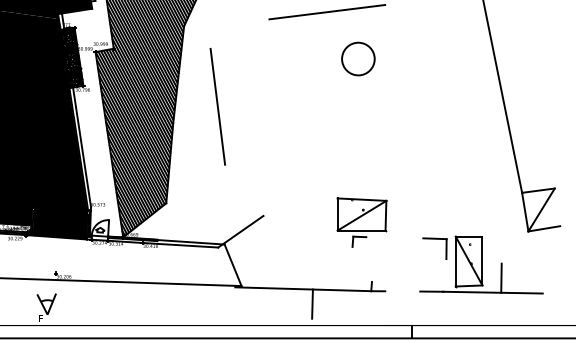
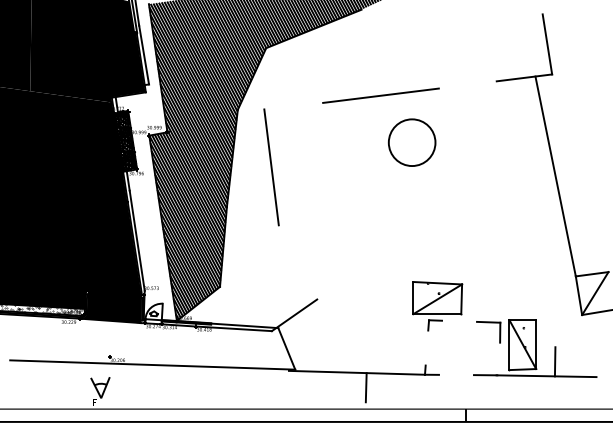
circle: (357, 58) -> (411, 142), size x1.43
line: (217, 106) -> (271, 167), moved
part: (361, 222) -> (437, 306), moved

